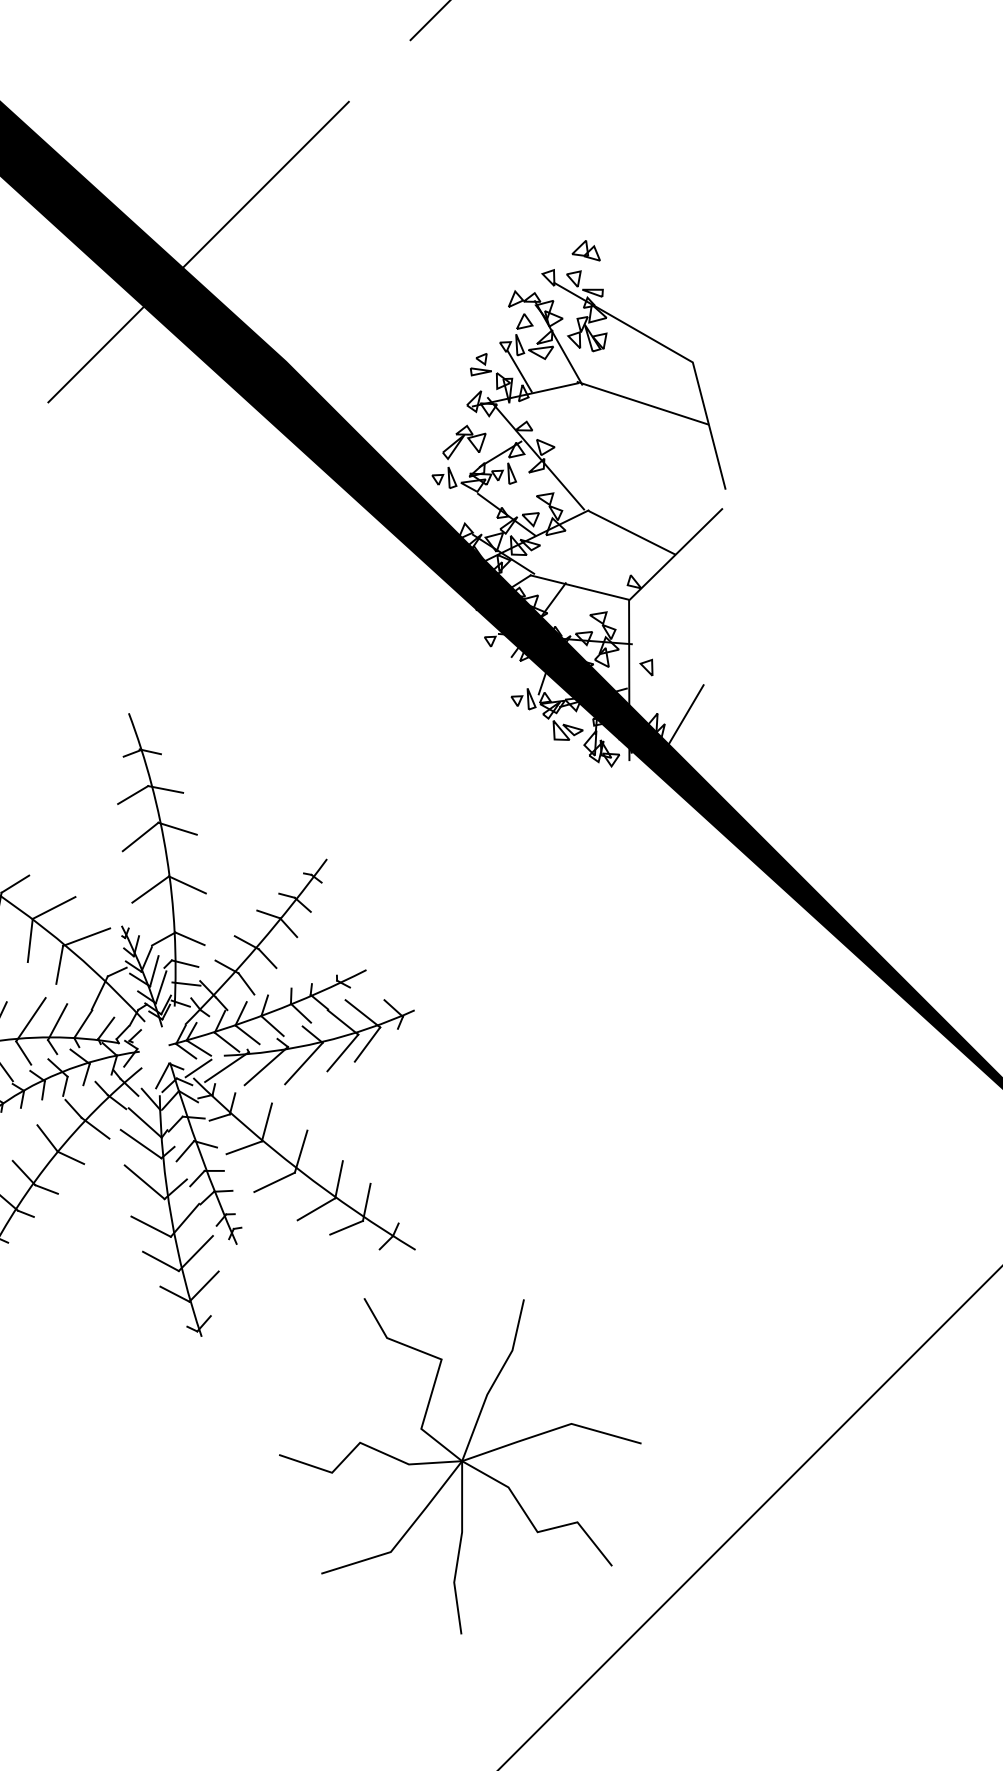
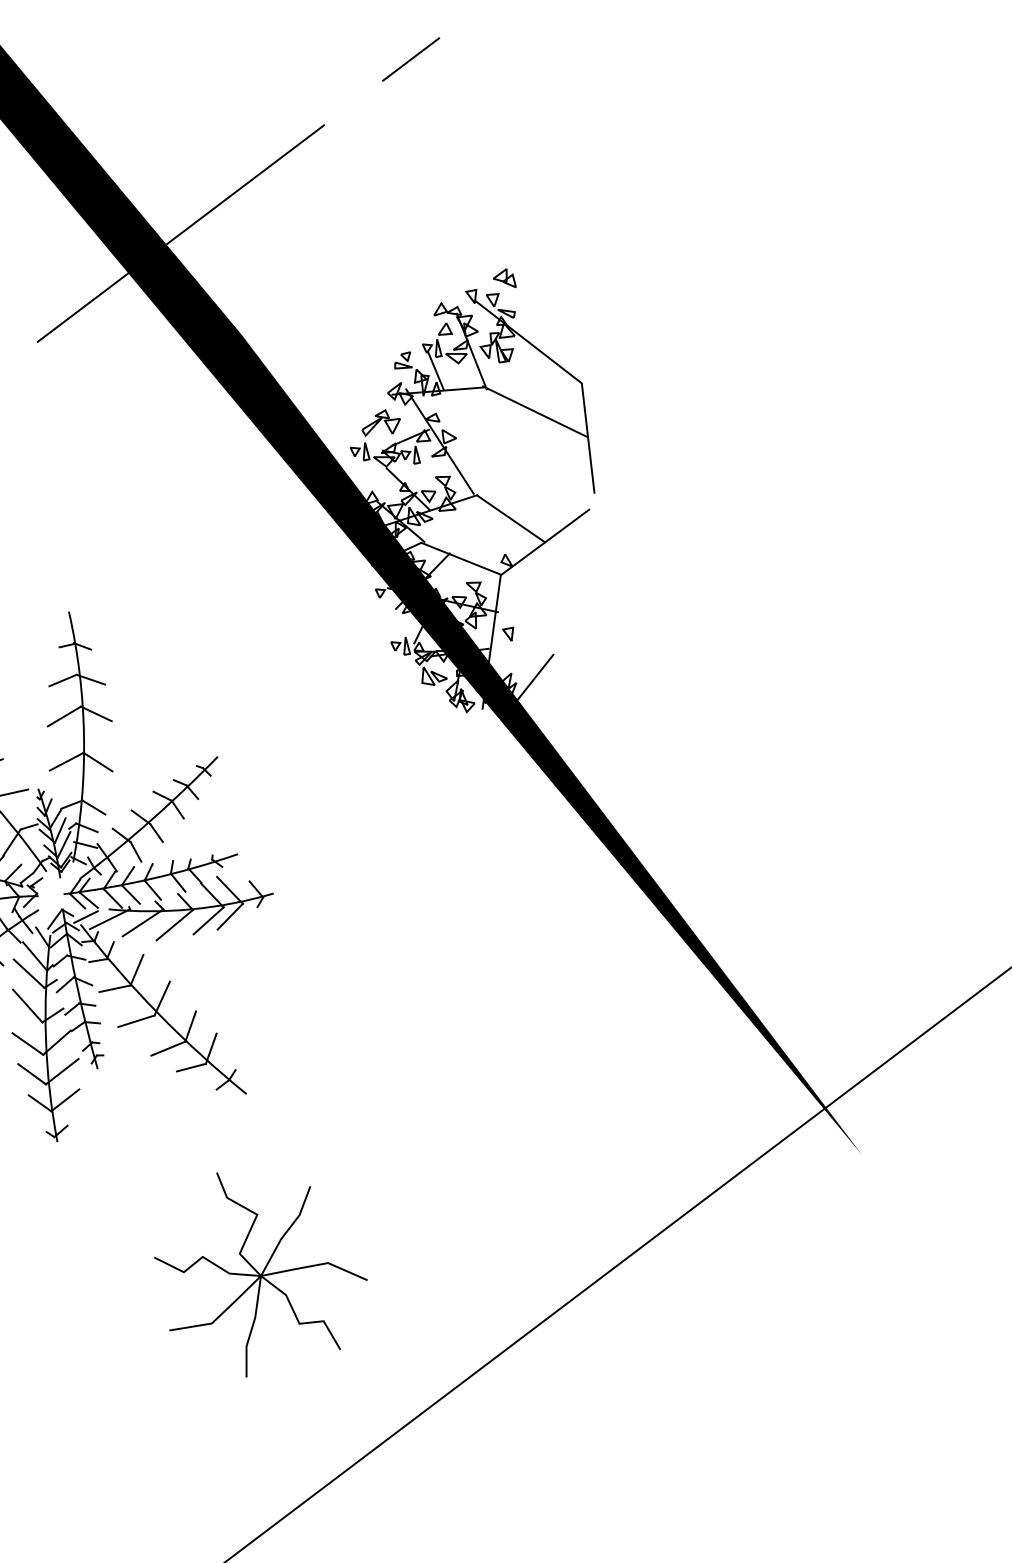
part: (461, 1458) -> (260, 1274), size x0.7

